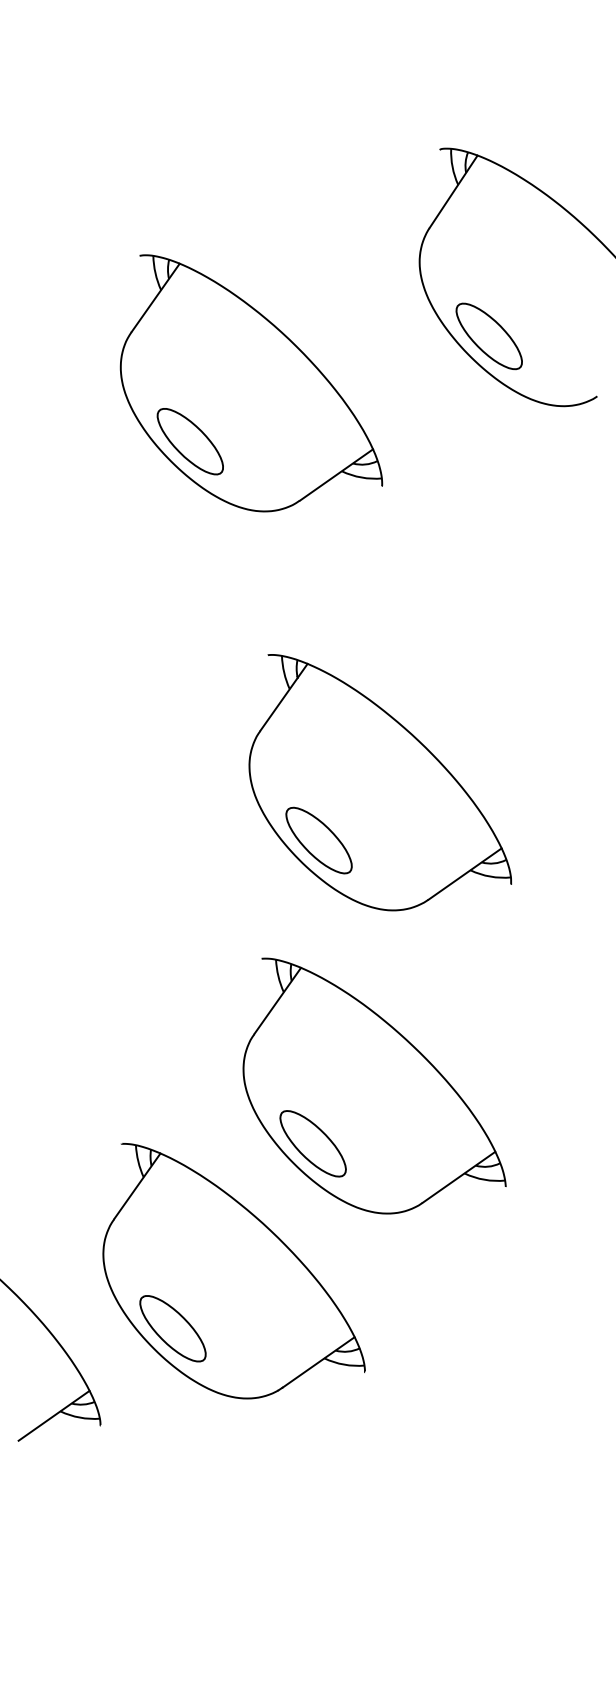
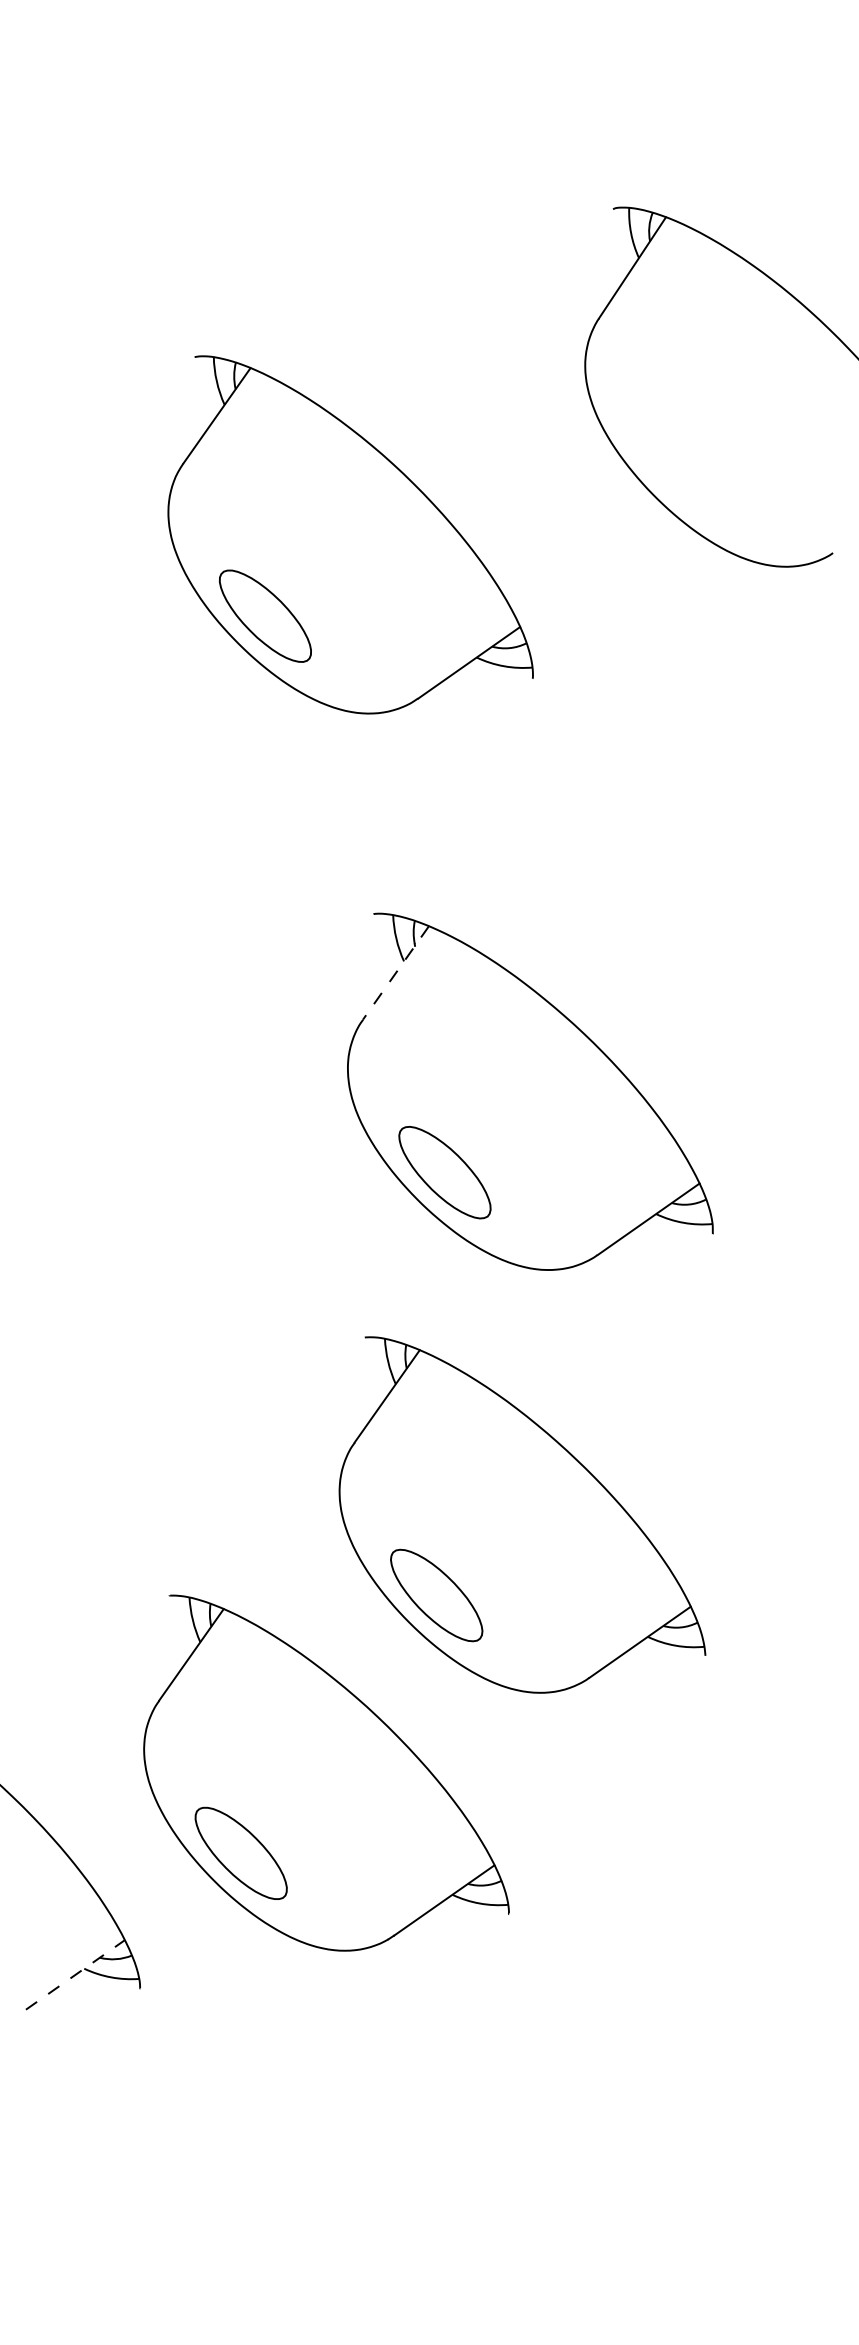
part: (488, 336) -> (681, 469), removed
line: (283, 697) -> (395, 973), solid -> dashed
line: (54, 1415) -> (75, 1974), solid -> dashed

